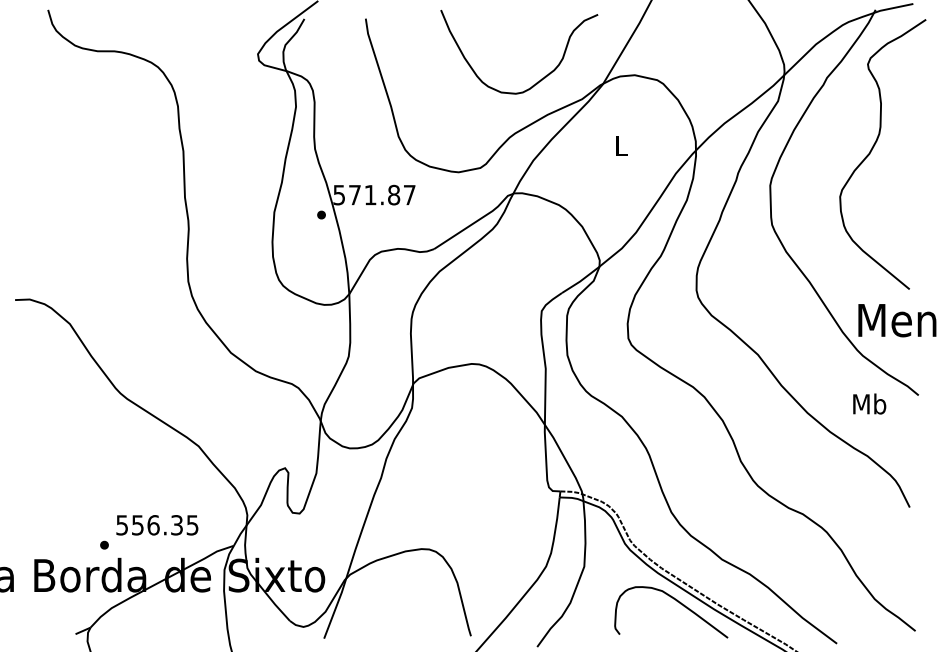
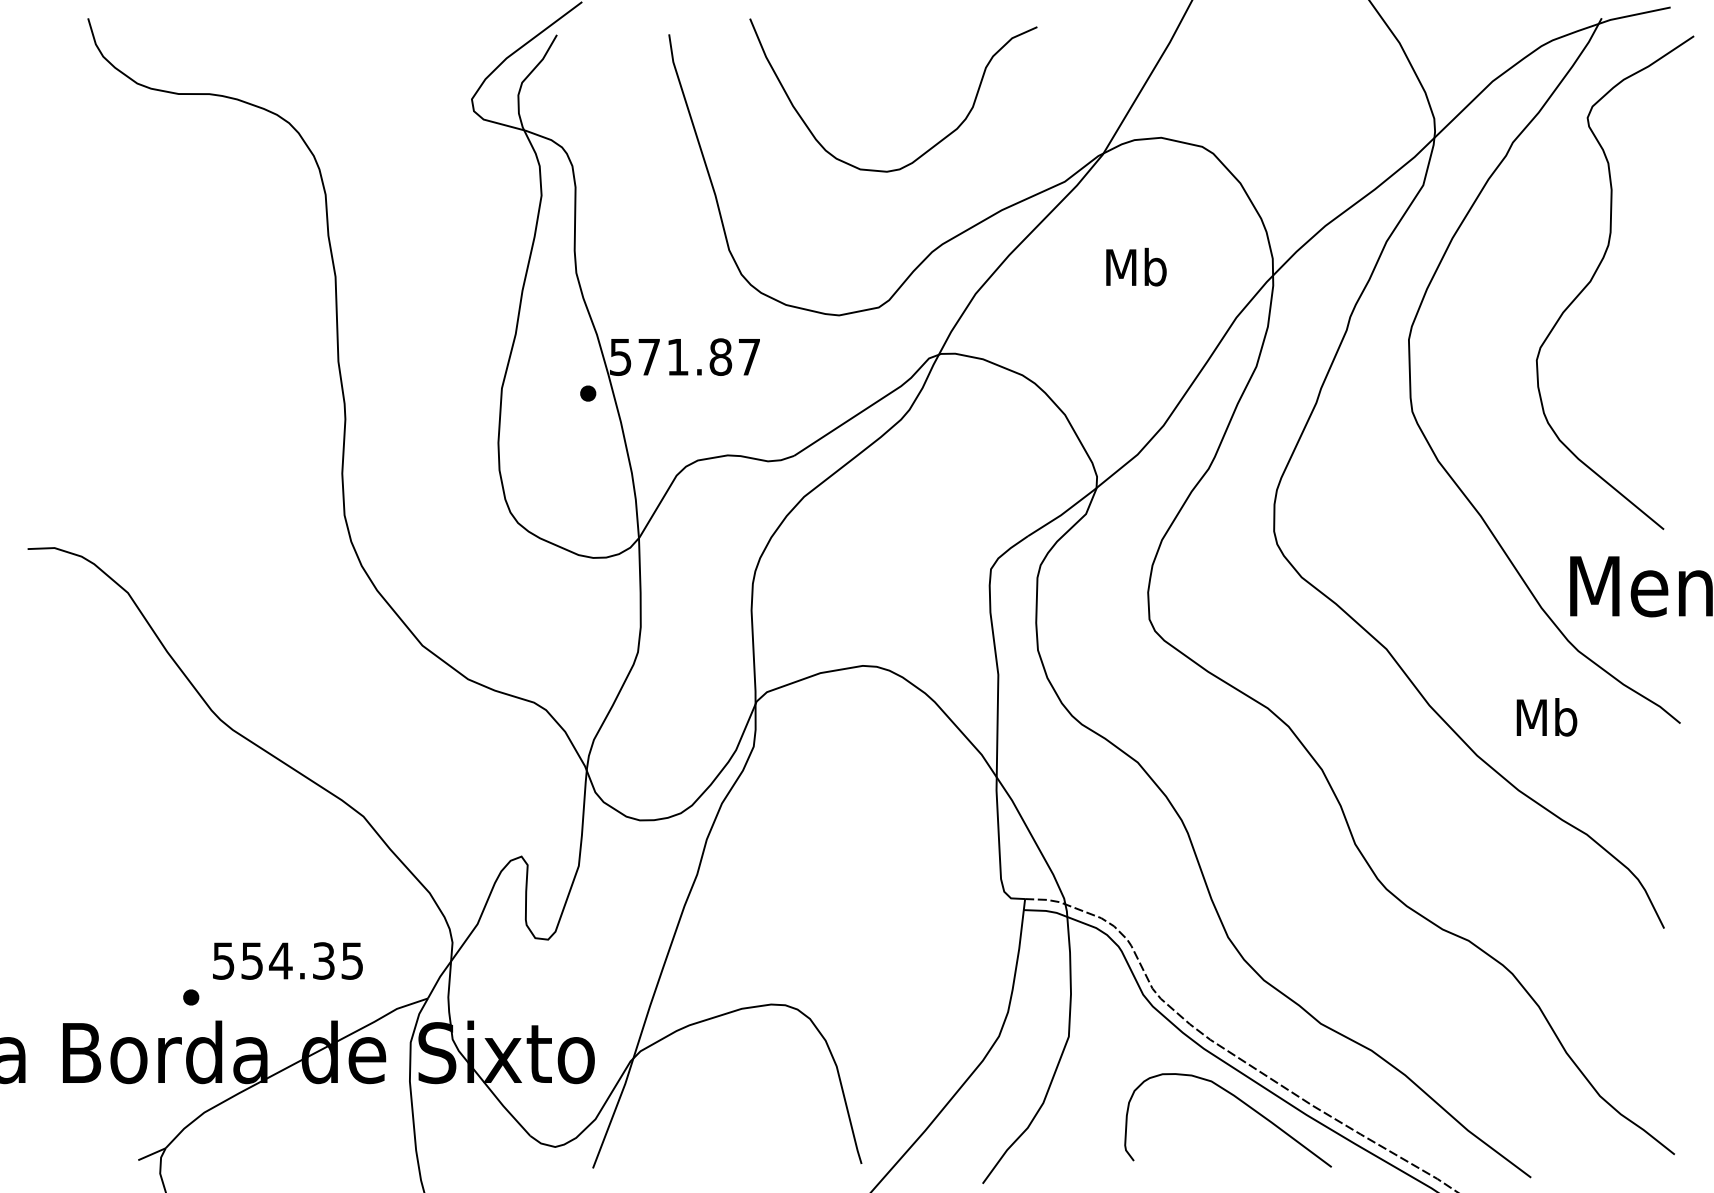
curve: (541, 78) -> (933, 143), moved
text: (620, 145) -> (1135, 266), L -> Mb
text: (869, 403) -> (1546, 716), moved
text: (153, 525) -> (280, 961), 556.35 -> 554.35

